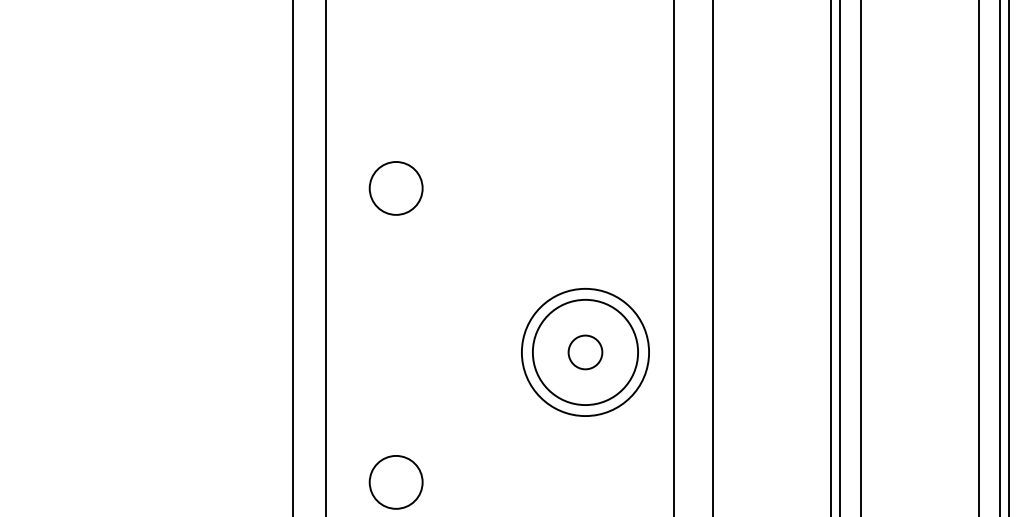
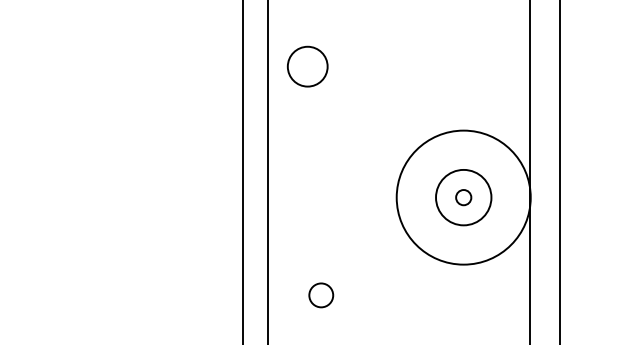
circle: (395, 188) -> (307, 66), moved
circle: (585, 352) -> (463, 197), size x0.6
circle: (585, 352) -> (463, 197), size x0.7
circle: (585, 352) -> (463, 197), size x1.4
circle: (395, 481) -> (320, 294), size x0.6

